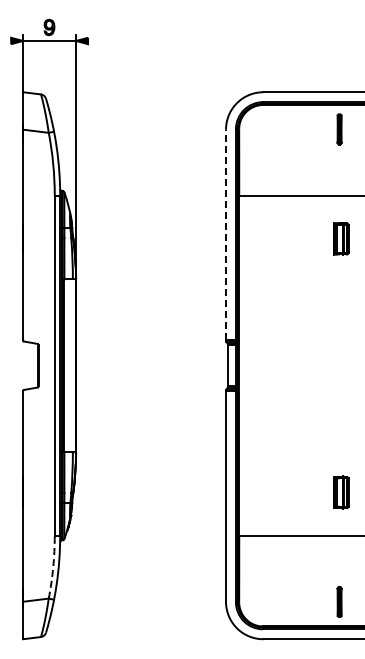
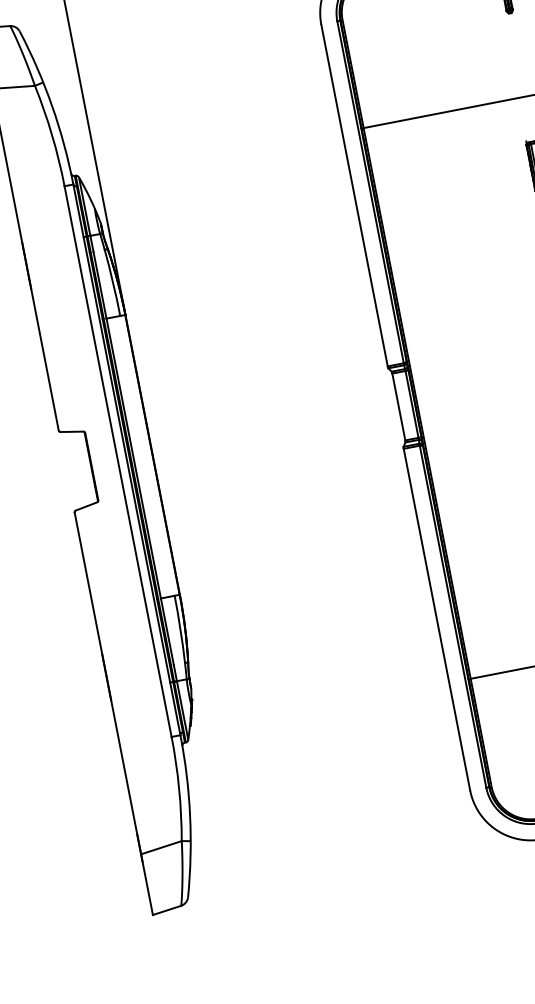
line: (226, 234) -> (355, 194), dashed -> solid
arc: (53, 567) -> (179, 789), dashed -> solid

